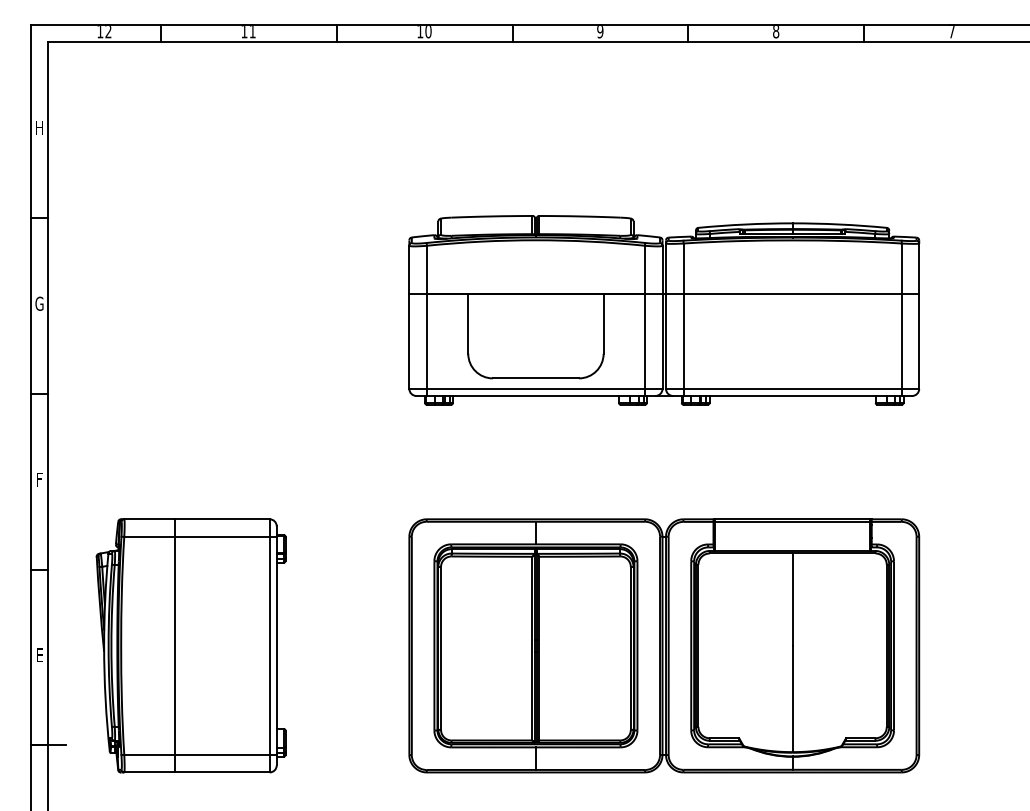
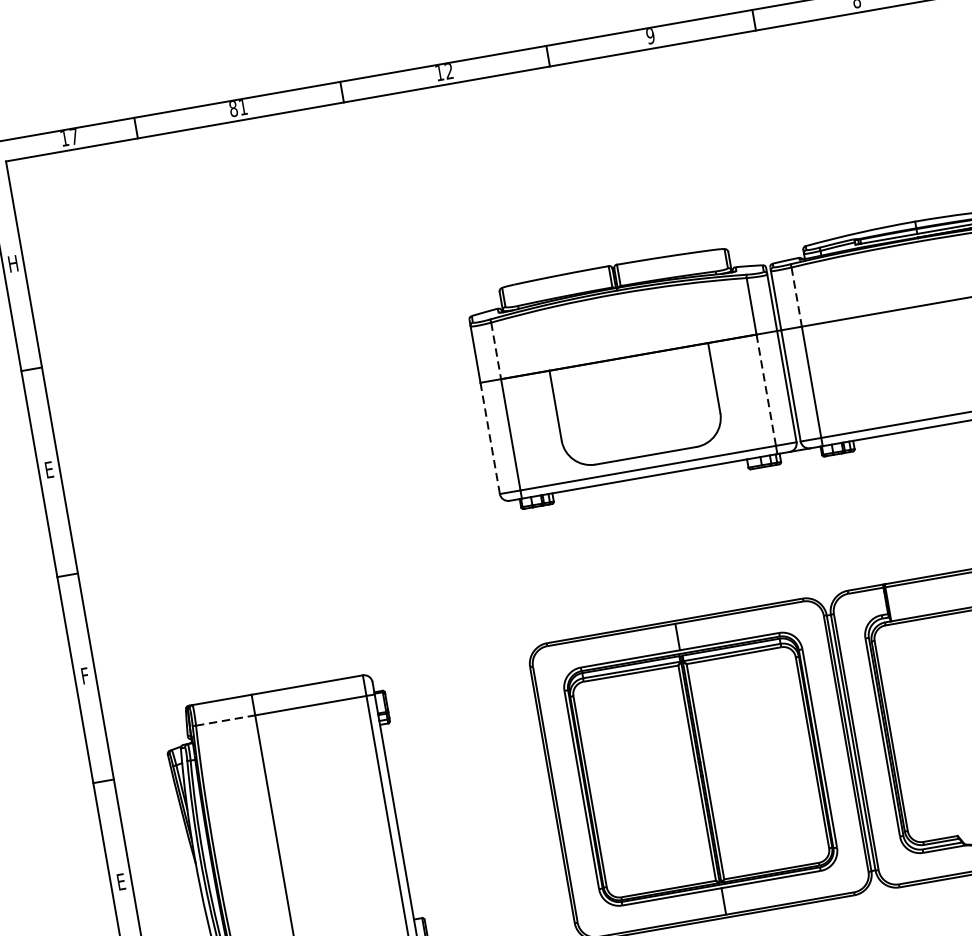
text: (108, 32) -> (74, 137), 12 -> 17
text: (244, 32) -> (233, 110), 11 -> 81
text: (428, 32) -> (449, 72), 10 -> 12
line: (683, 269) -> (796, 297), solid -> dashed
line: (426, 270) -> (495, 351), solid -> dashed
text: (39, 303) -> (48, 469), G -> E
line: (409, 340) -> (490, 437), solid -> dashed
line: (644, 340) -> (765, 389), solid -> dashed
line: (150, 536) -> (226, 719), solid -> dashed

